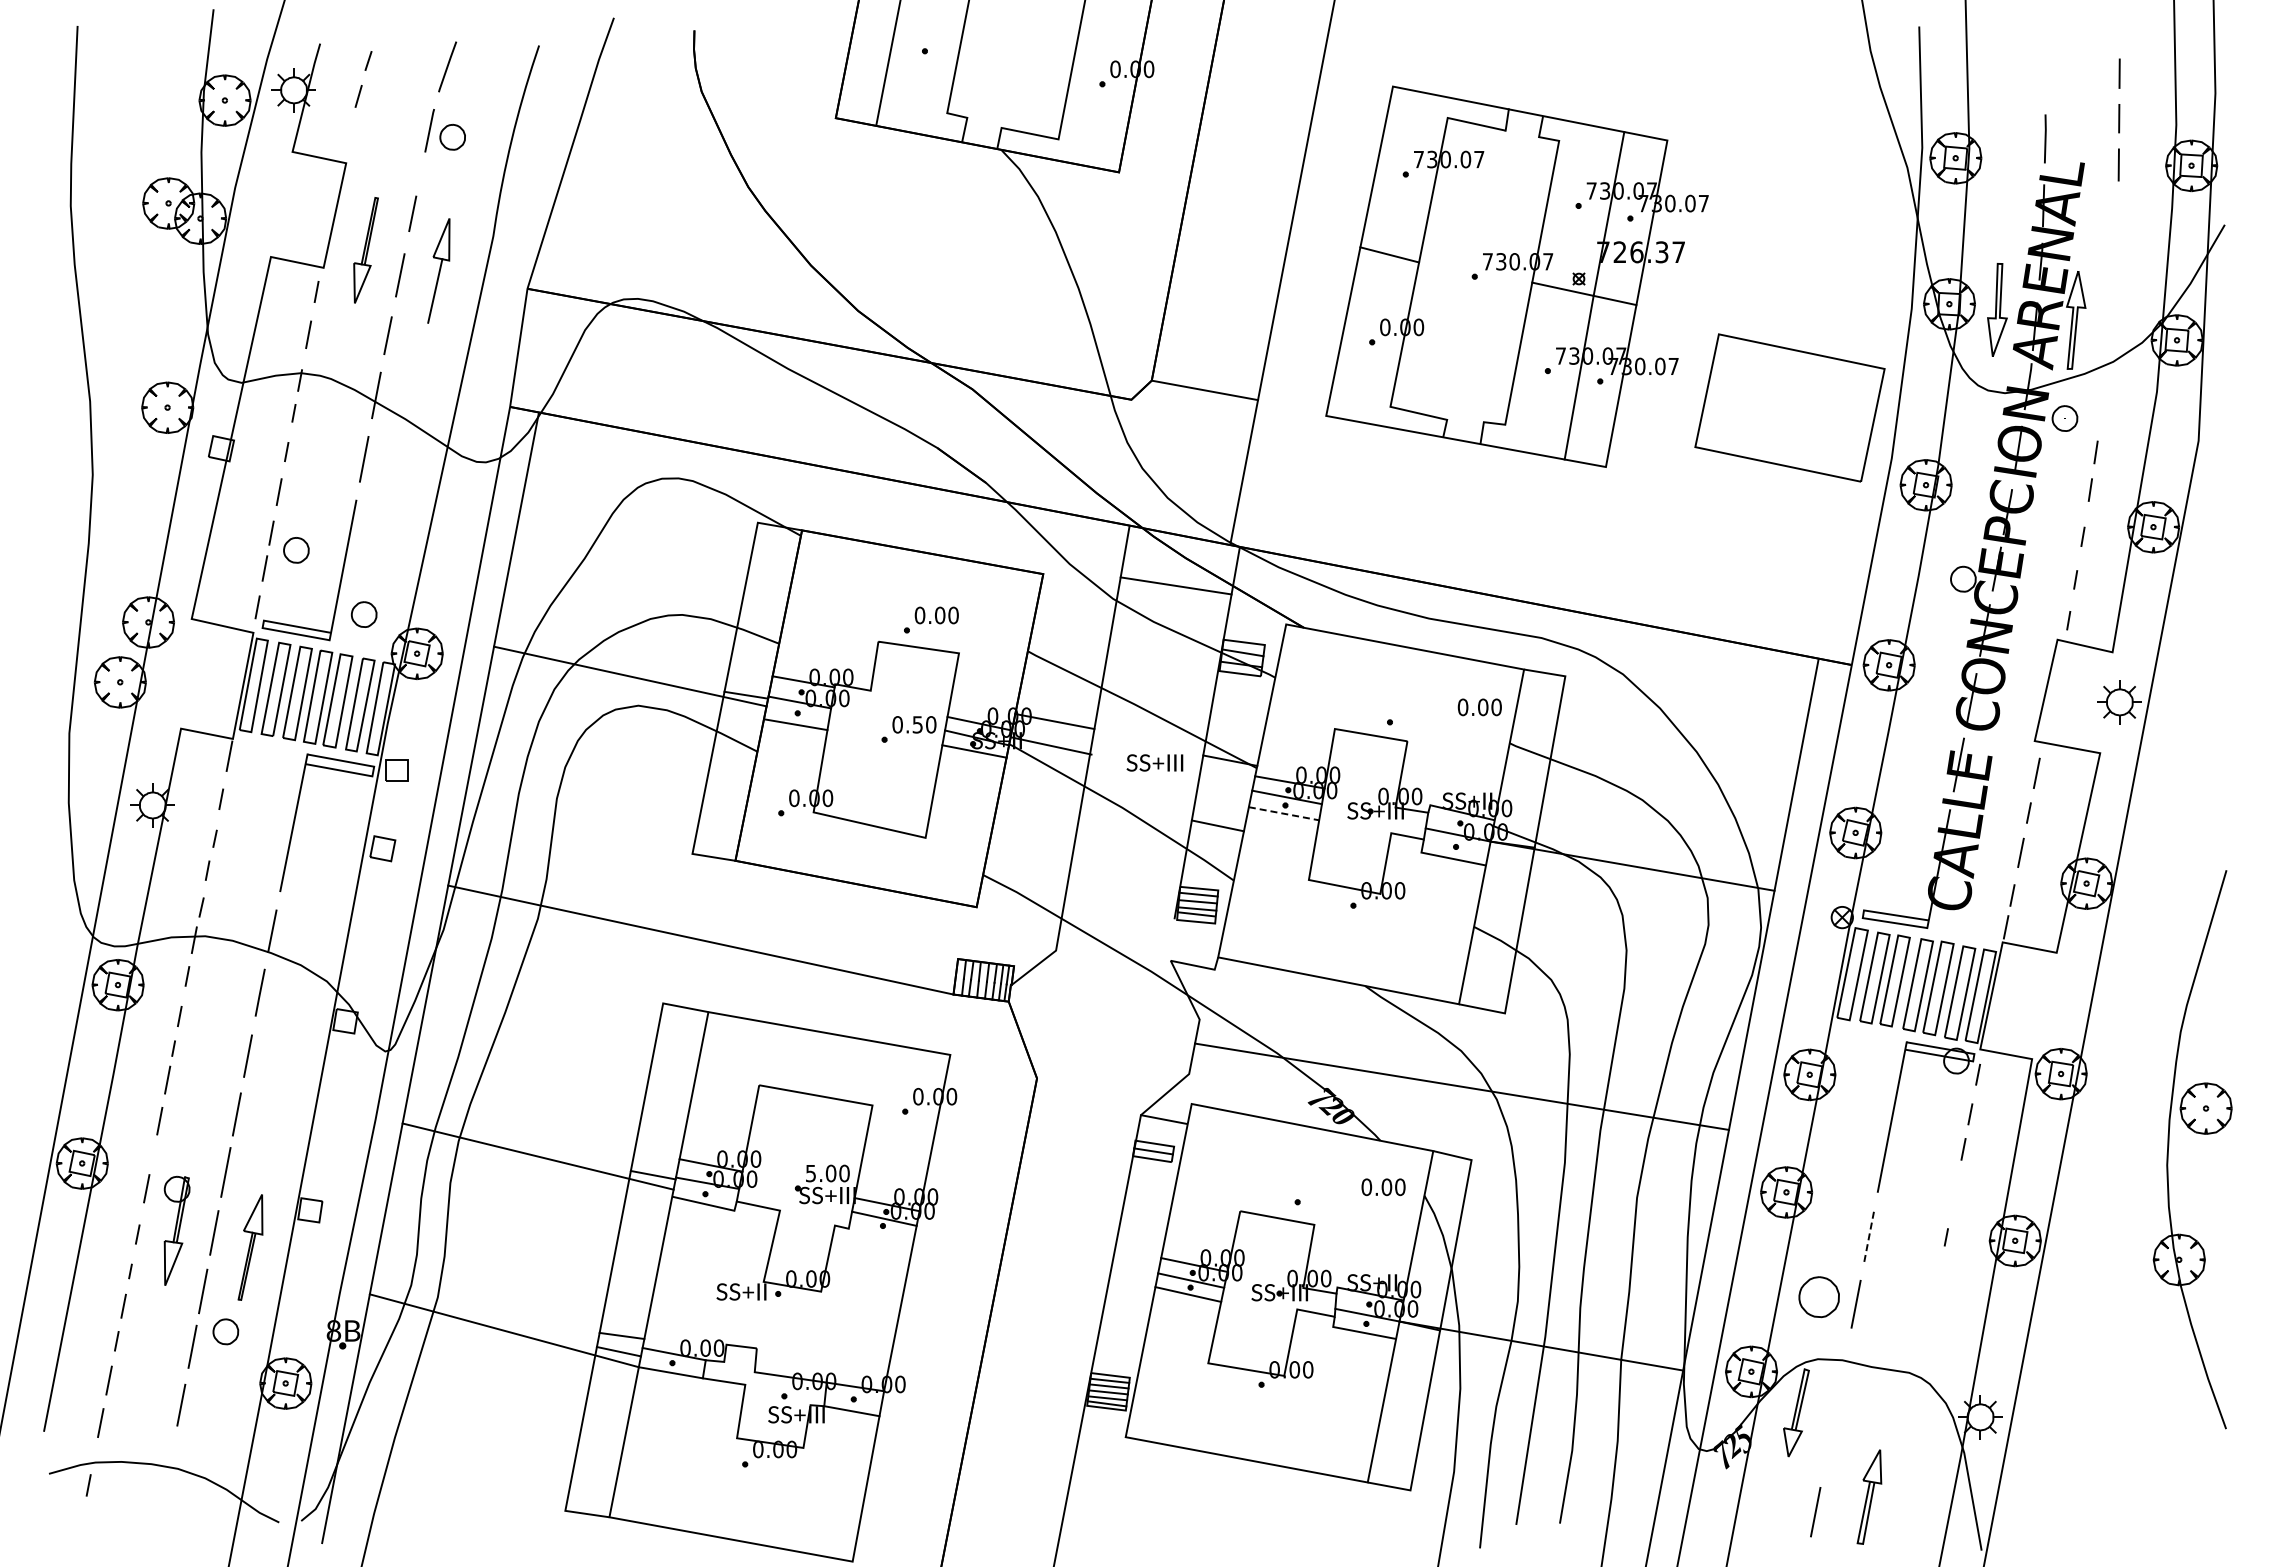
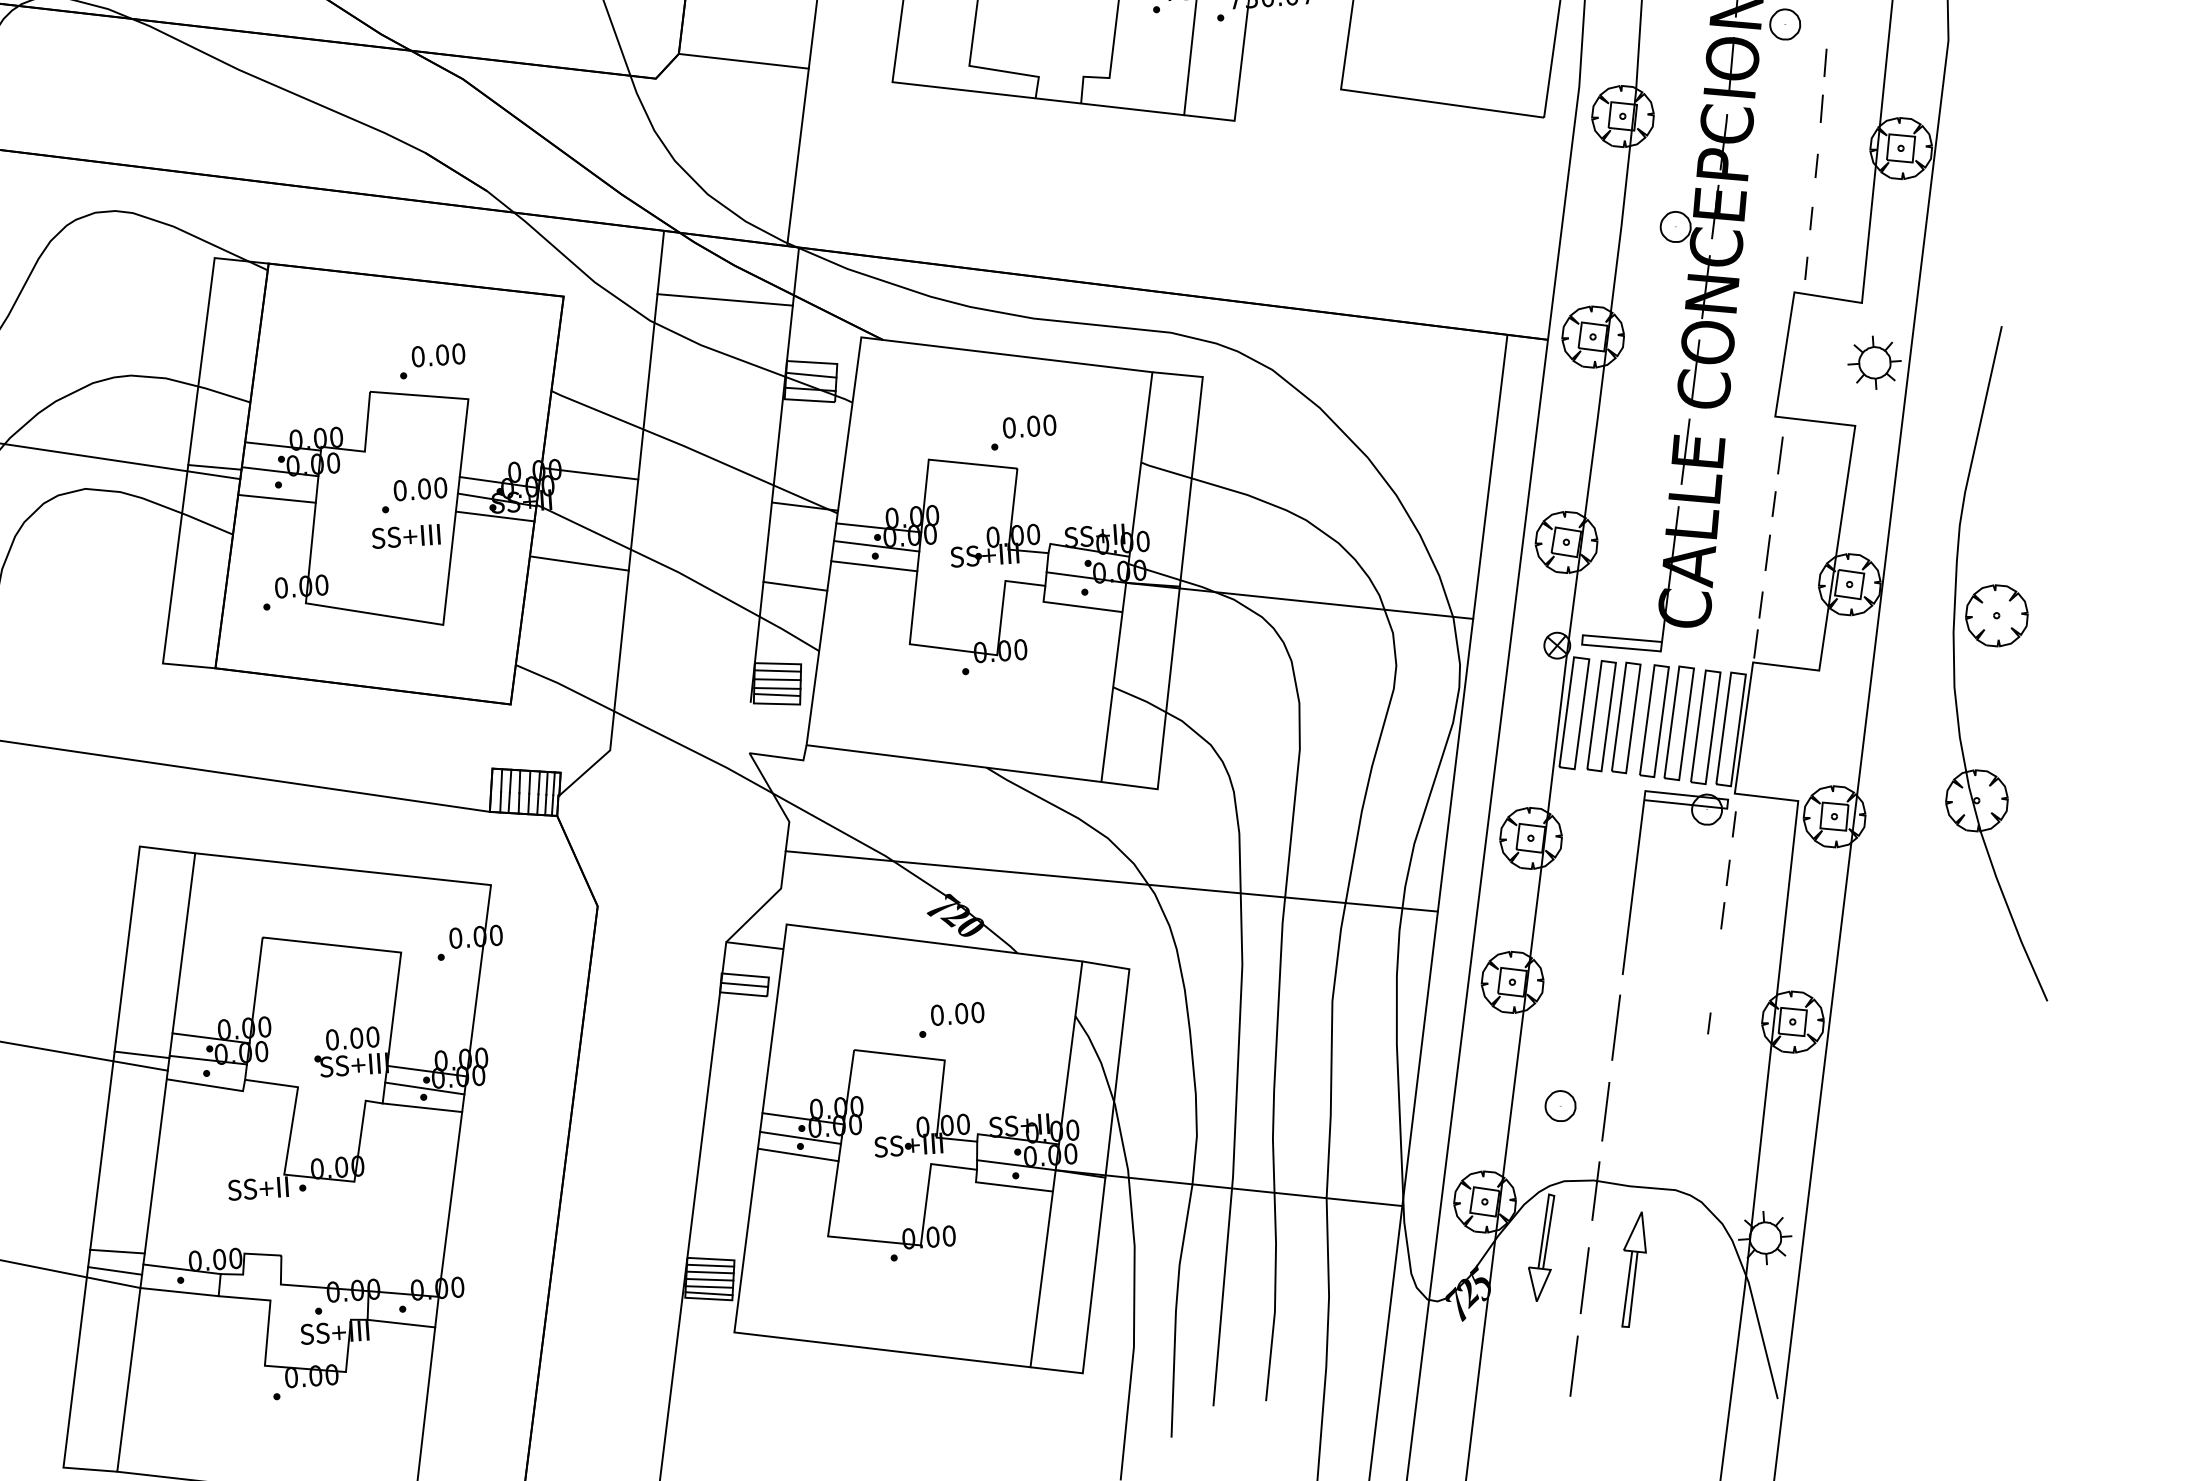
text: (1479, 707) -> (1029, 426), moved
text: (917, 724) -> (424, 488), 0.50 -> 0.00
line: (1050, 745) -> (578, 563), moved
text: (1154, 762) -> (405, 536), moved
line: (1284, 813) -> (874, 565), dashed -> solid
part: (2195, 1133) -> (1986, 646), moved
text: (810, 1173) -> (331, 1039), 5.00 -> 0.00
text: (1383, 1187) -> (957, 1014), moved
line: (880, 1234) -> (421, 1107), added
line: (1869, 1235) -> (1616, 1027), dashed -> solid
part: (1818, 1296) -> (1559, 1105), size x0.62
line: (1843, 1368) -> (1595, 1190), added
line: (1829, 1441) -> (1584, 1279), added
part: (1869, 1496) -> (1632, 1269), moved

